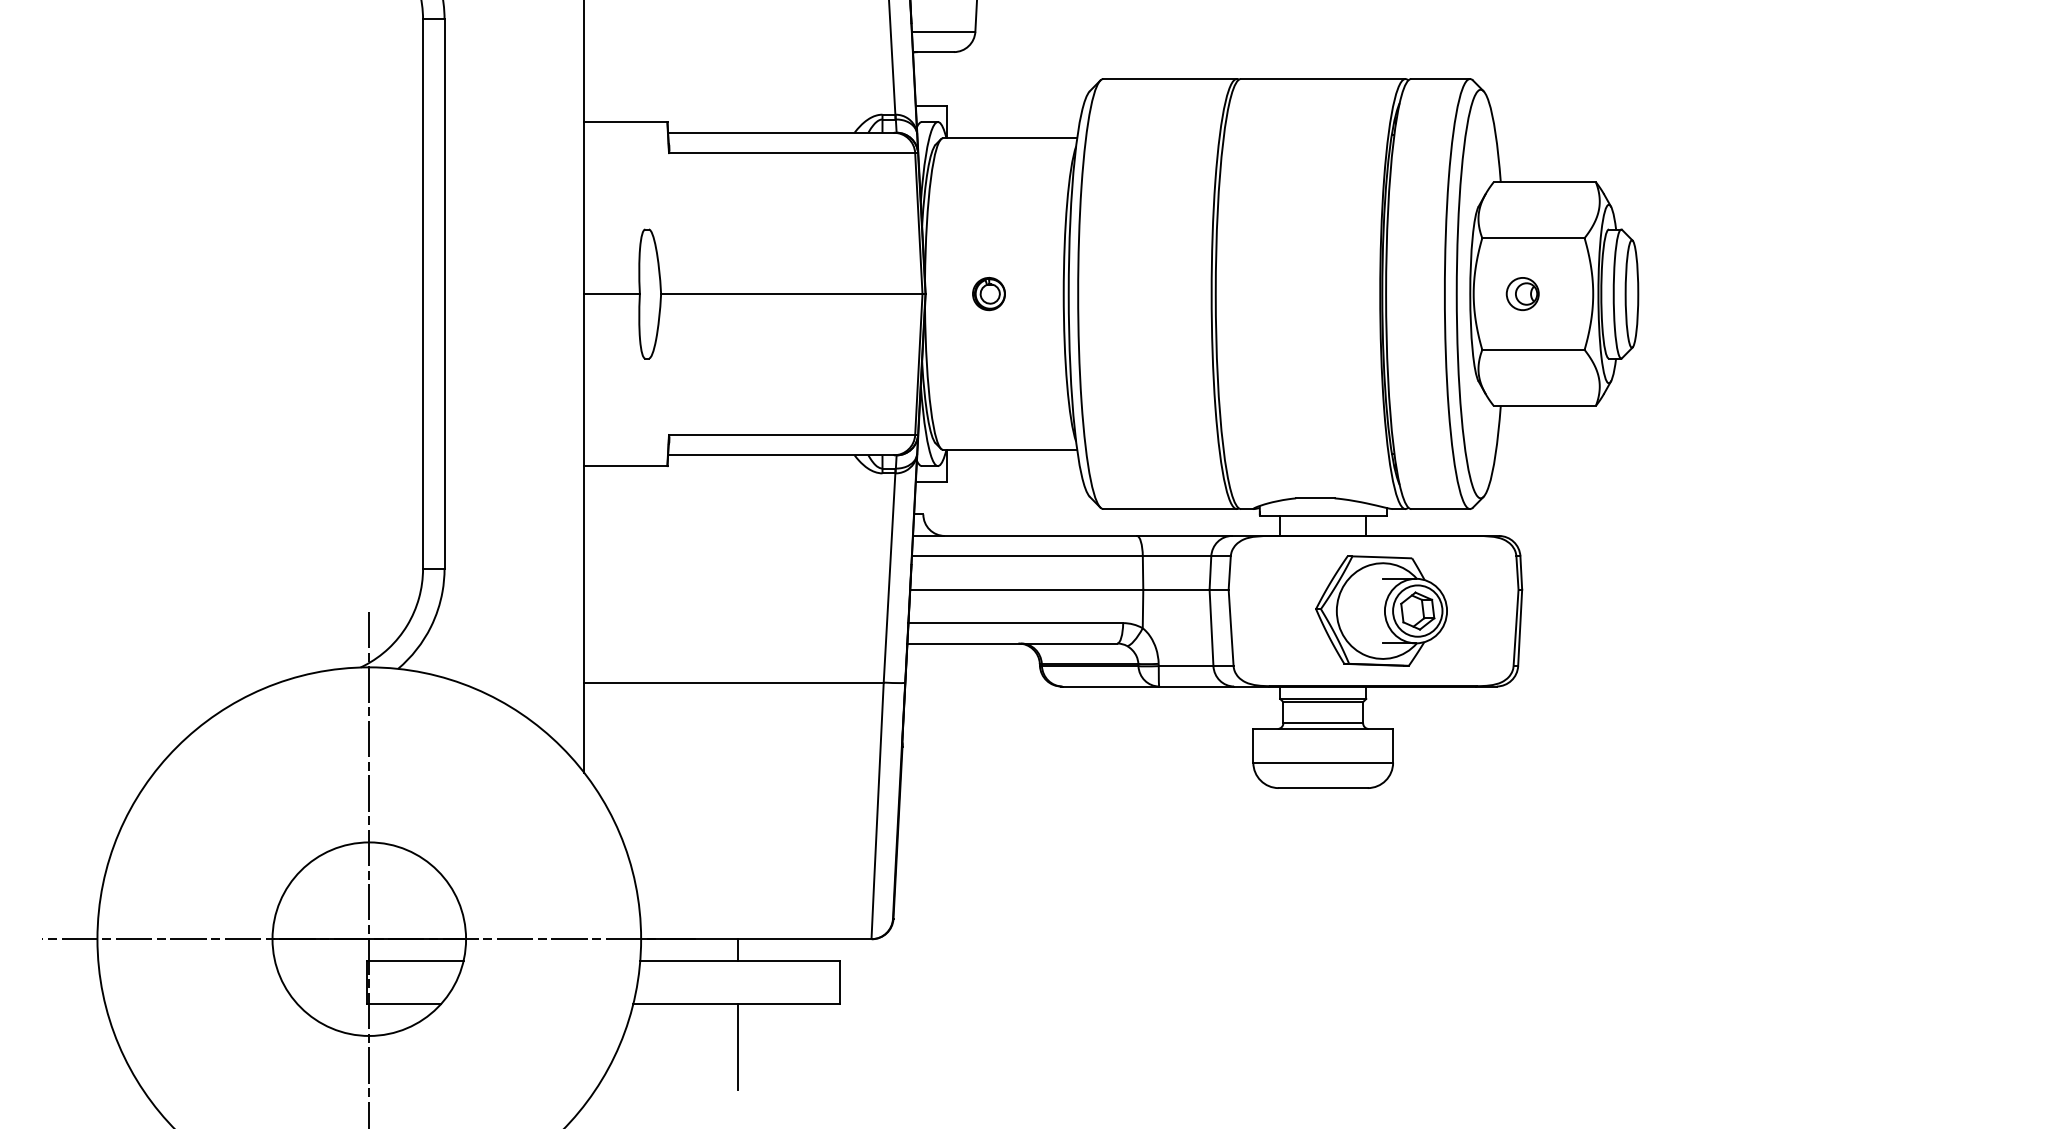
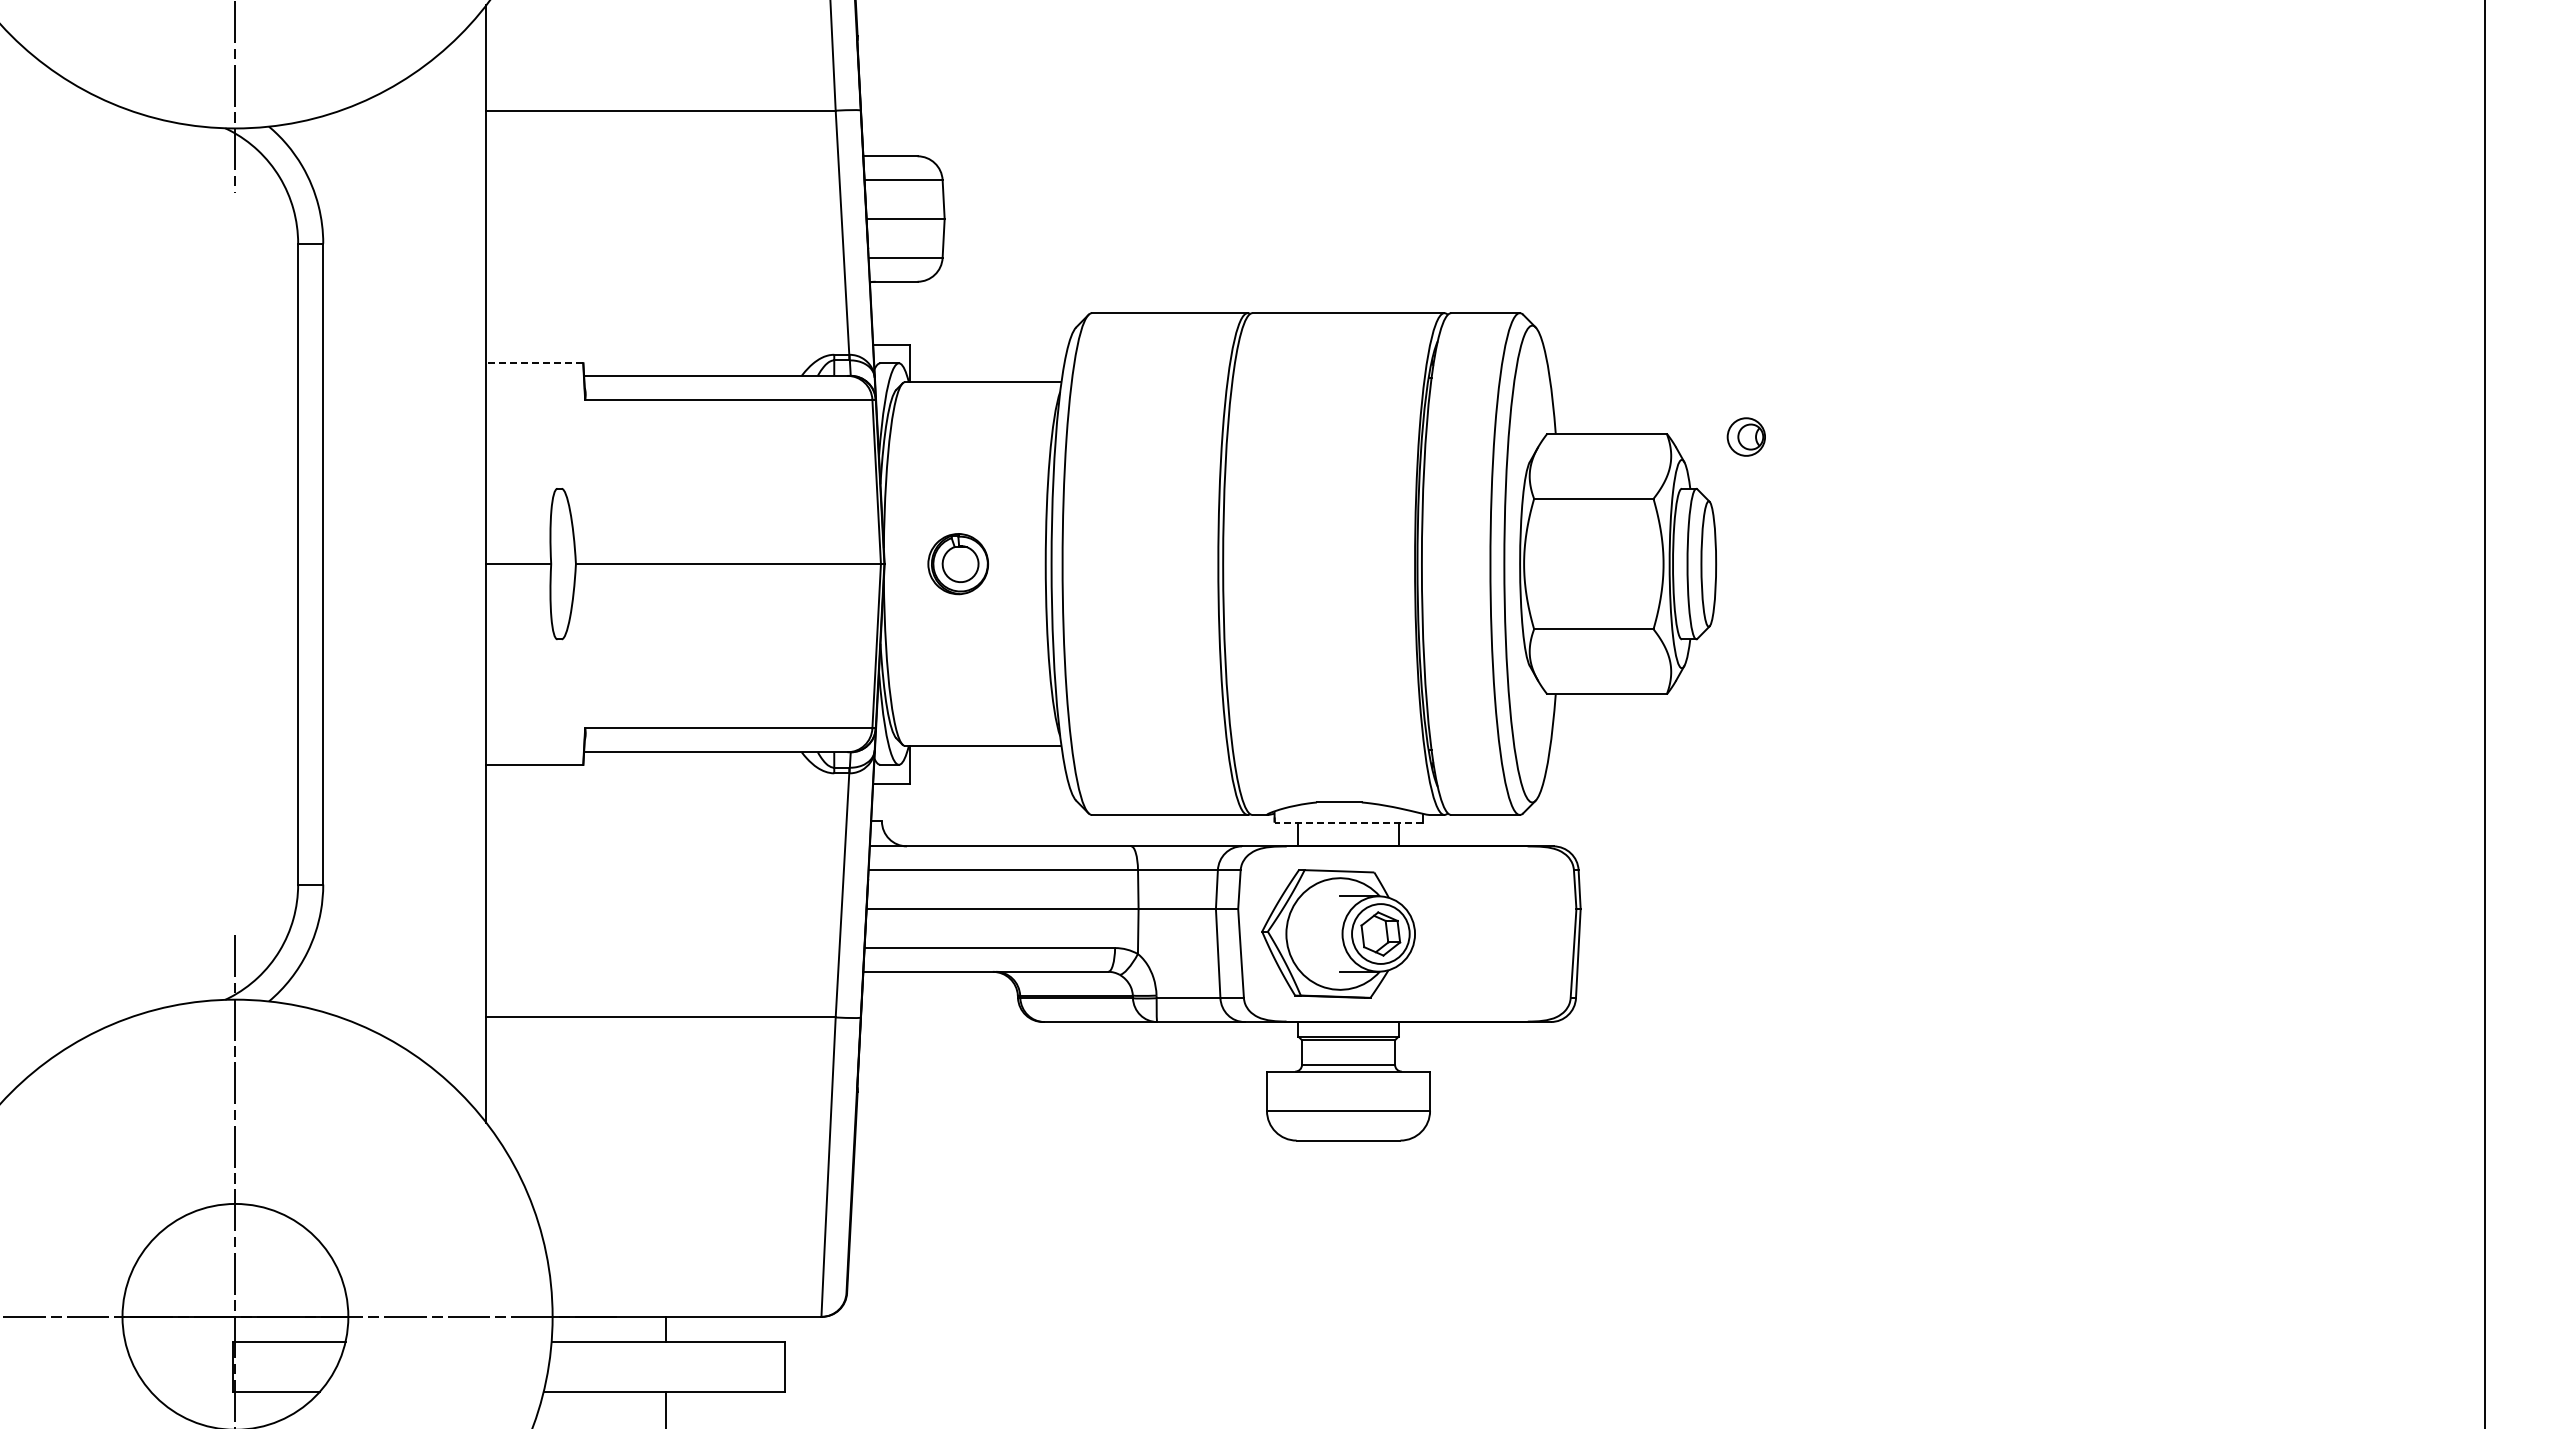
line: (625, 122) -> (534, 363), solid -> dashed
part: (988, 293) -> (958, 563), size x1.6
part: (1522, 293) -> (1745, 436), moved
line: (1323, 515) -> (1348, 822), solid -> dashed
part: (1381, 610) -> (1338, 933), moved

